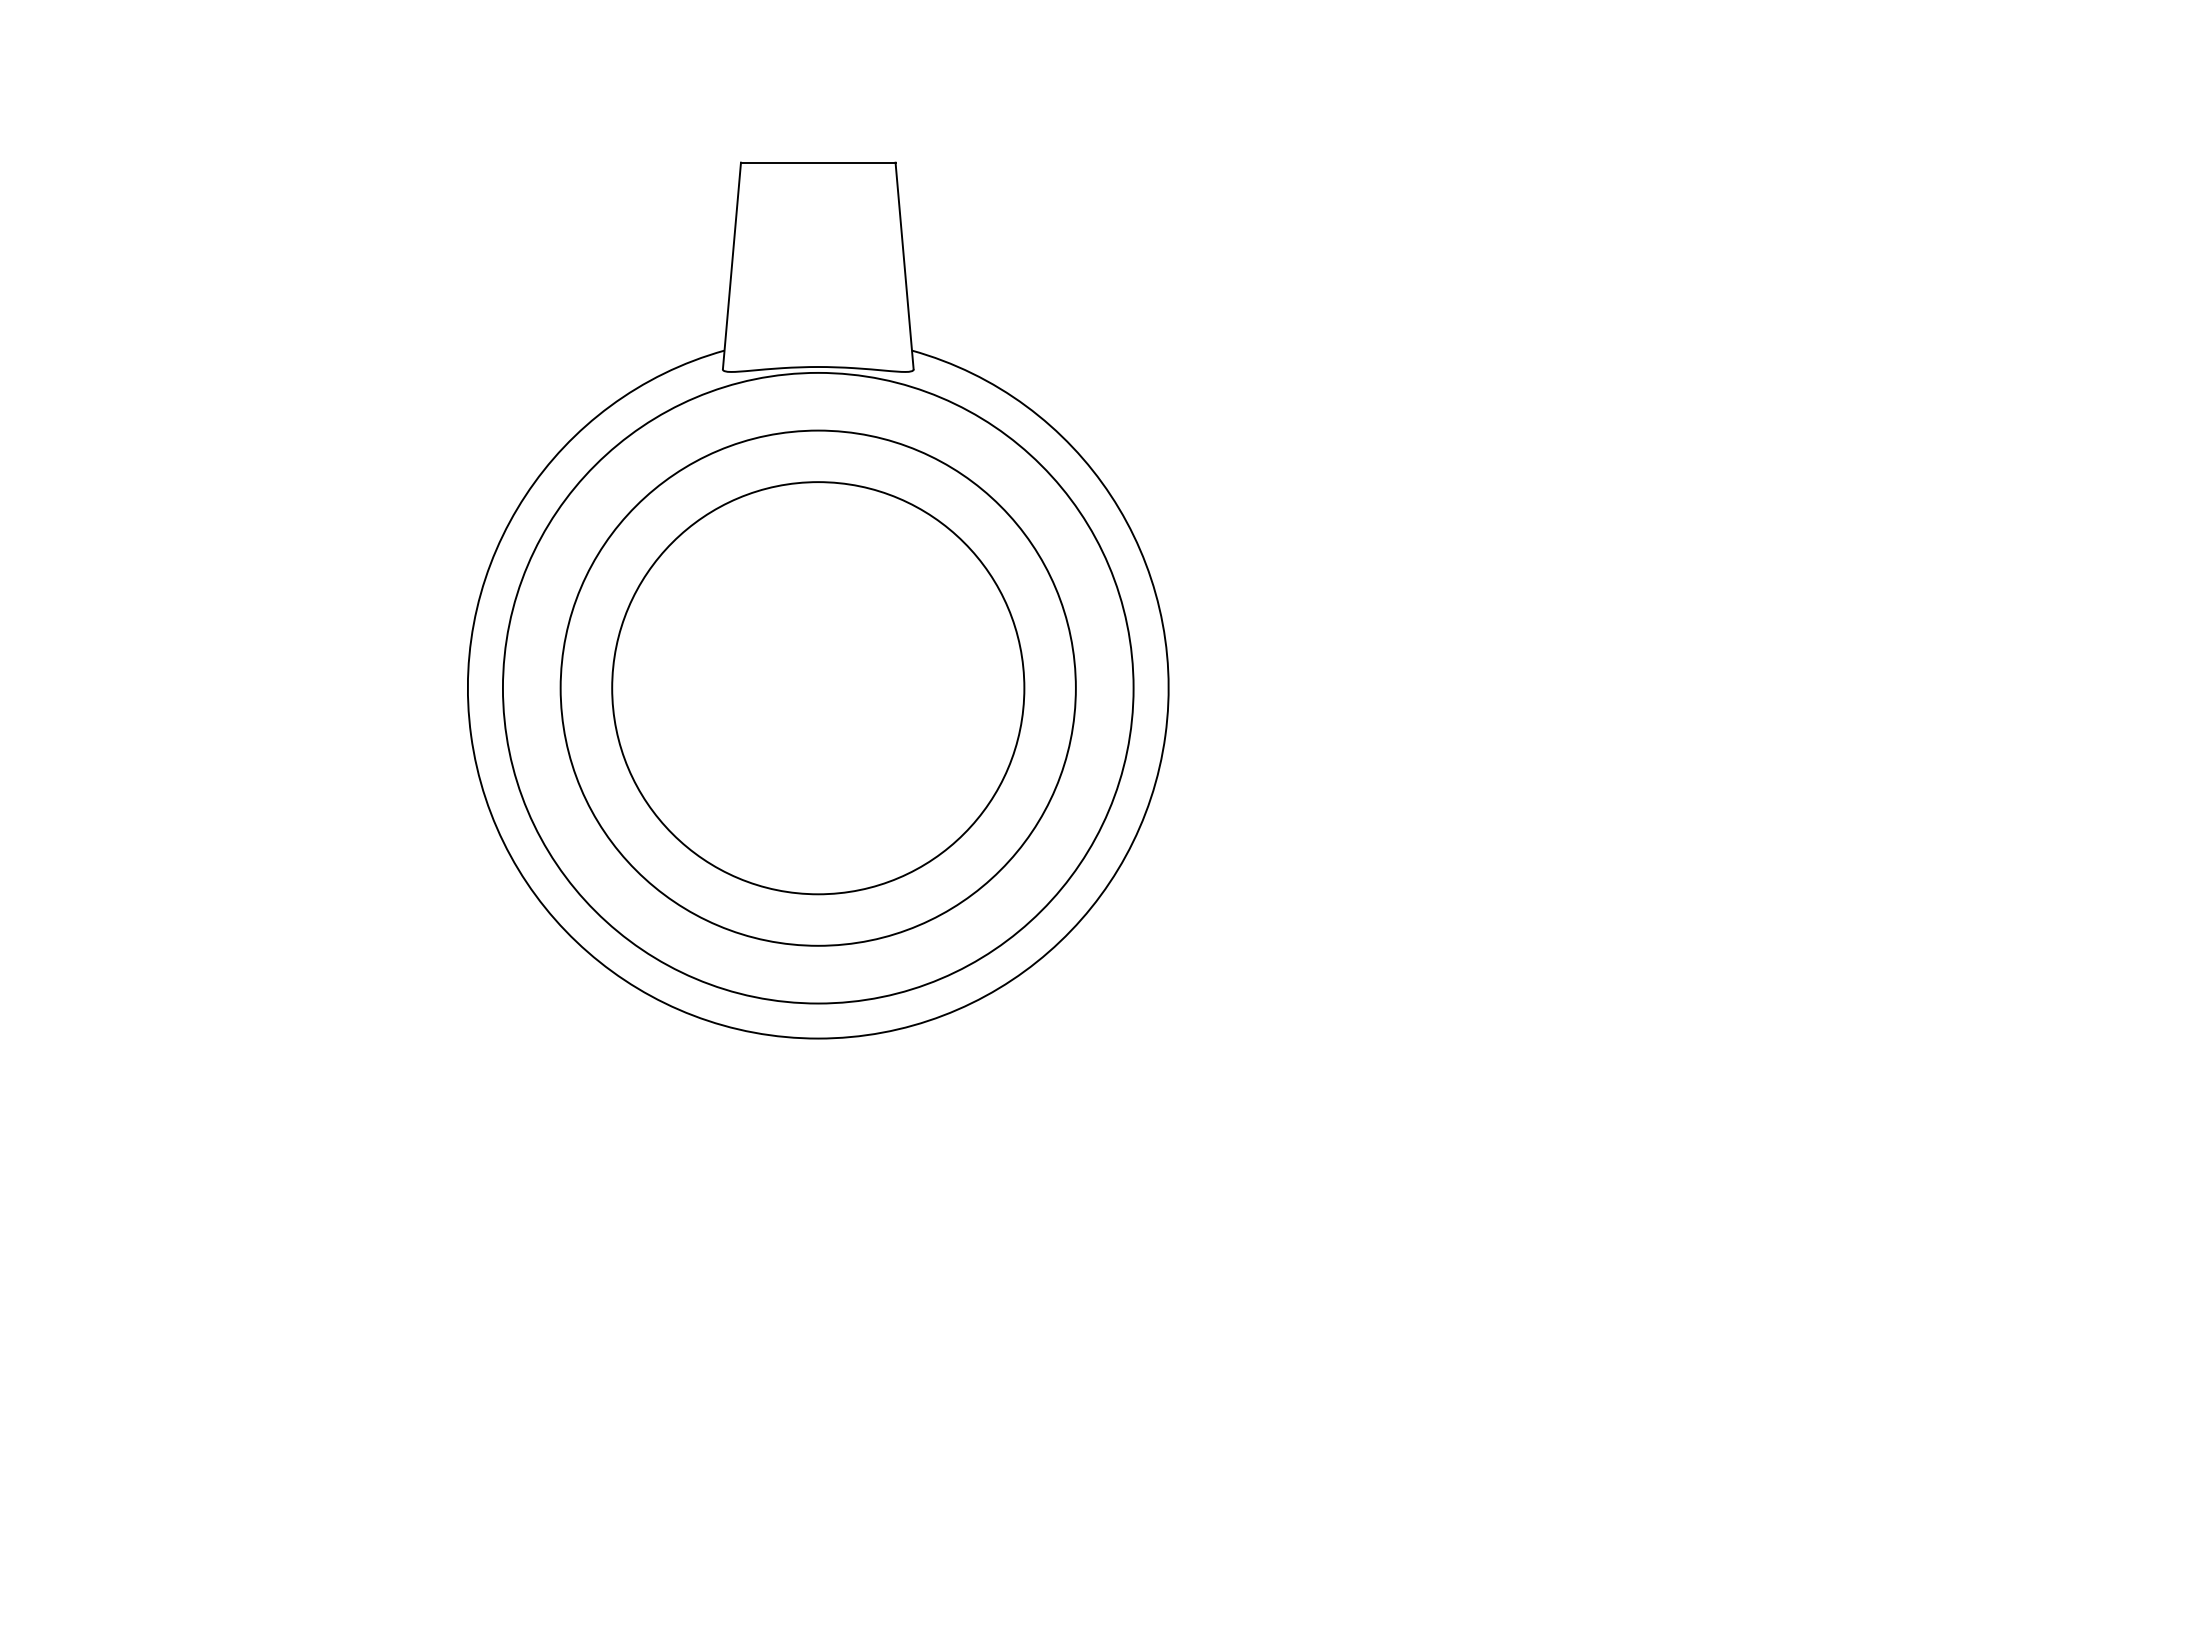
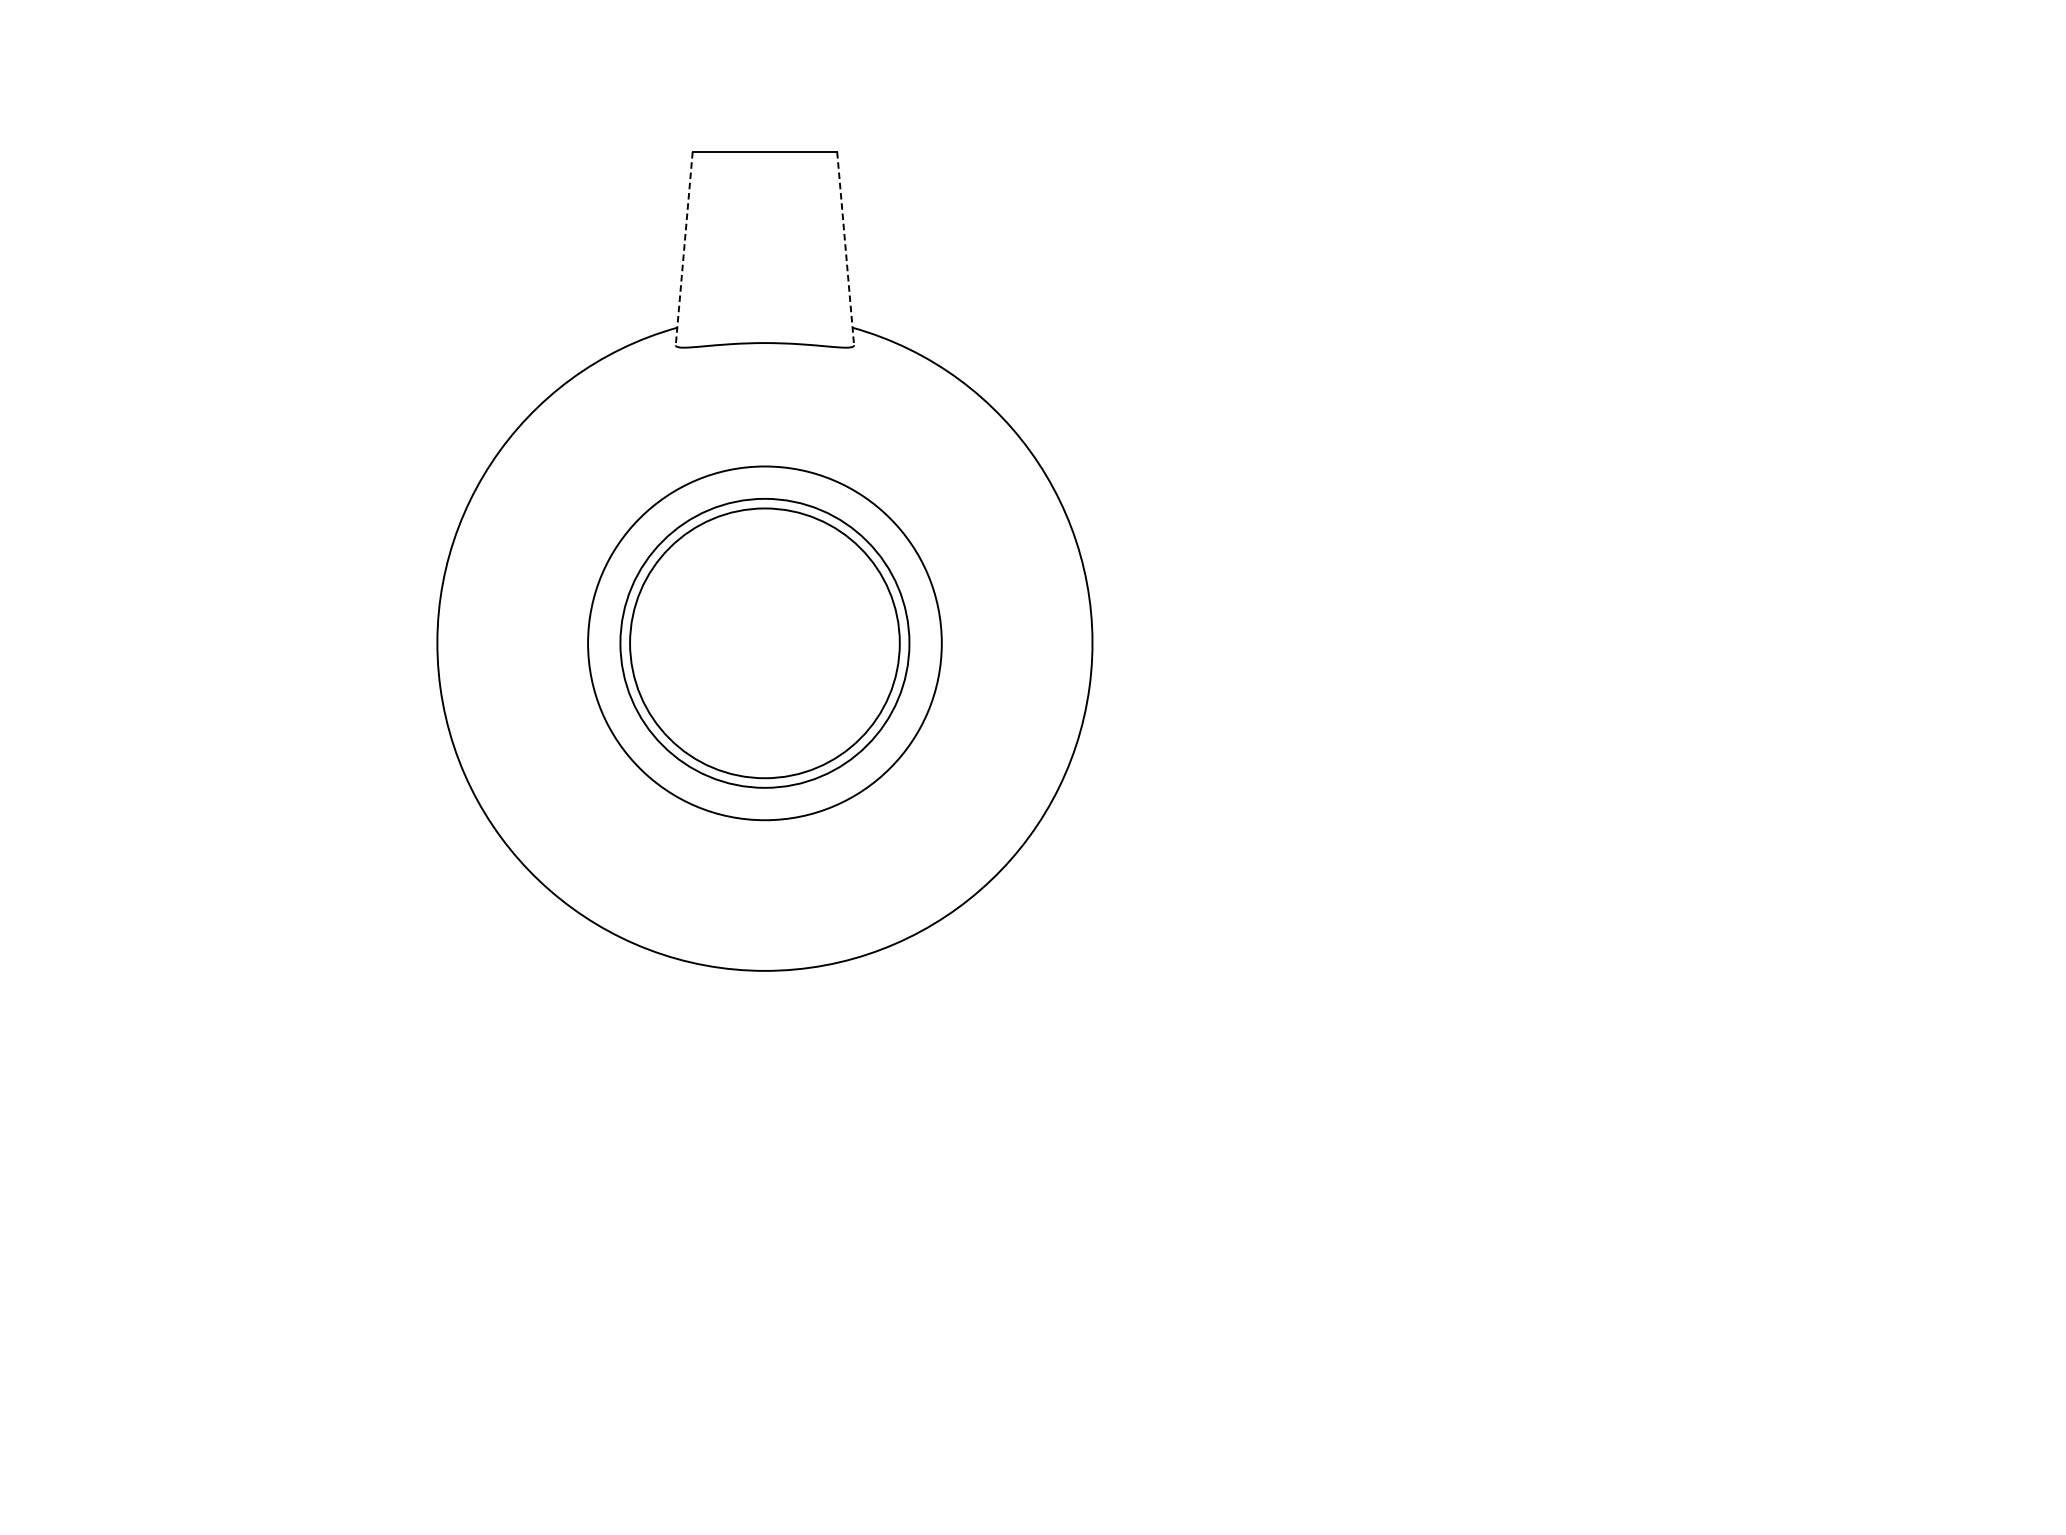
line: (731, 266) -> (683, 249), solid -> dashed
line: (904, 266) -> (845, 249), solid -> dashed
circle: (817, 687) -> (764, 642), size x0.6
circle: (817, 687) -> (764, 642), size x0.6
circle: (818, 688) -> (765, 643), size x0.7

